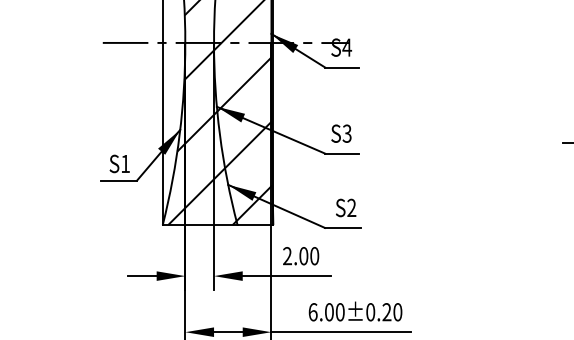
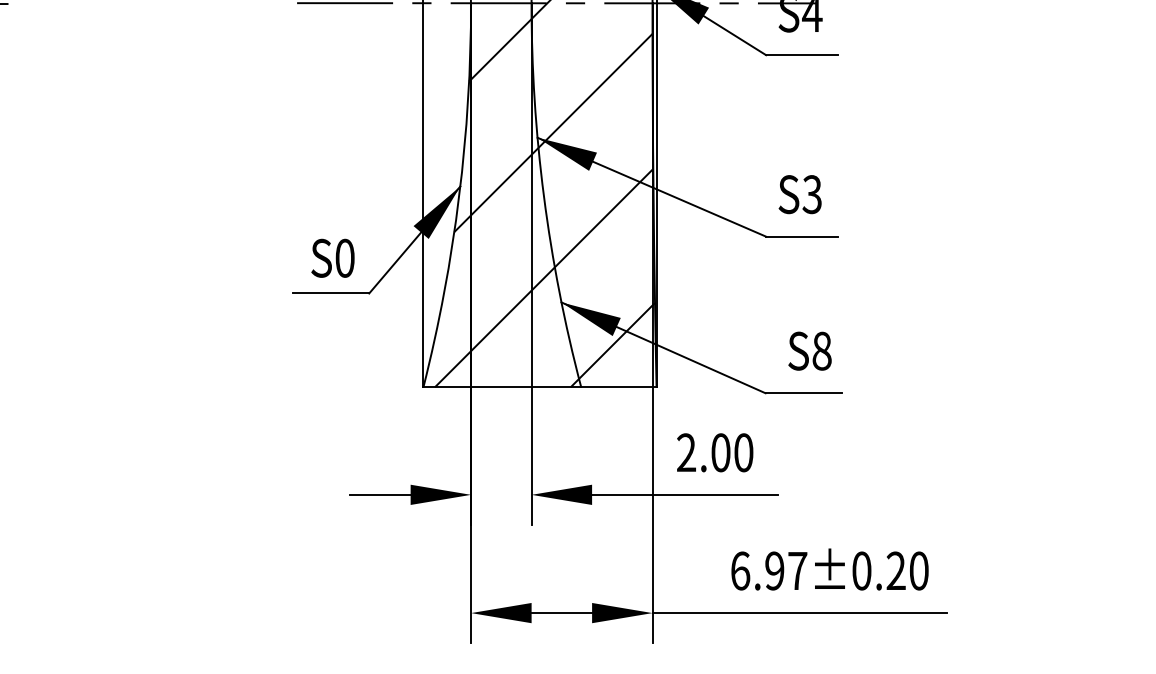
text: (125, 163) -> (344, 257), S1 -> S0
text: (351, 207) -> (821, 350), S2 -> S8
text: (334, 312) -> (785, 571), 6.00±0.20 -> 6.97±0.20

